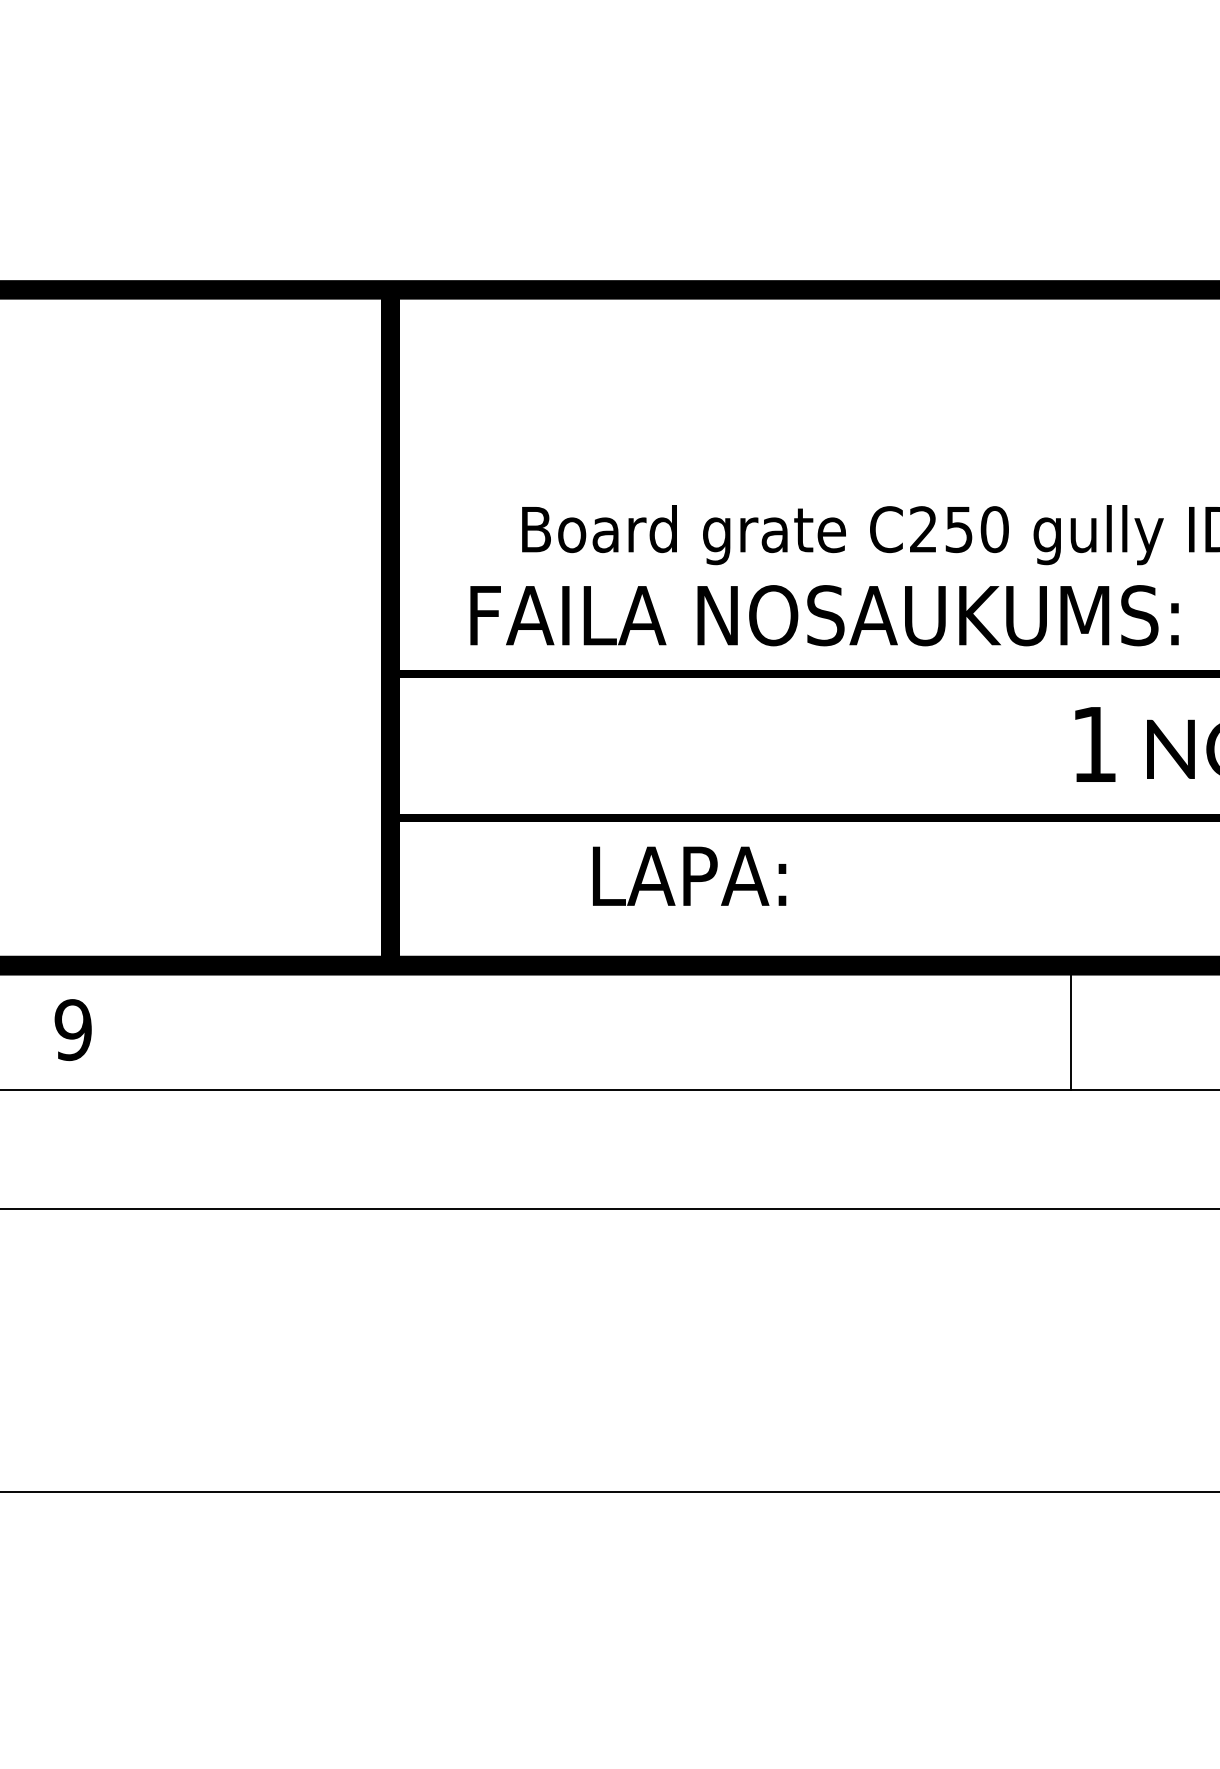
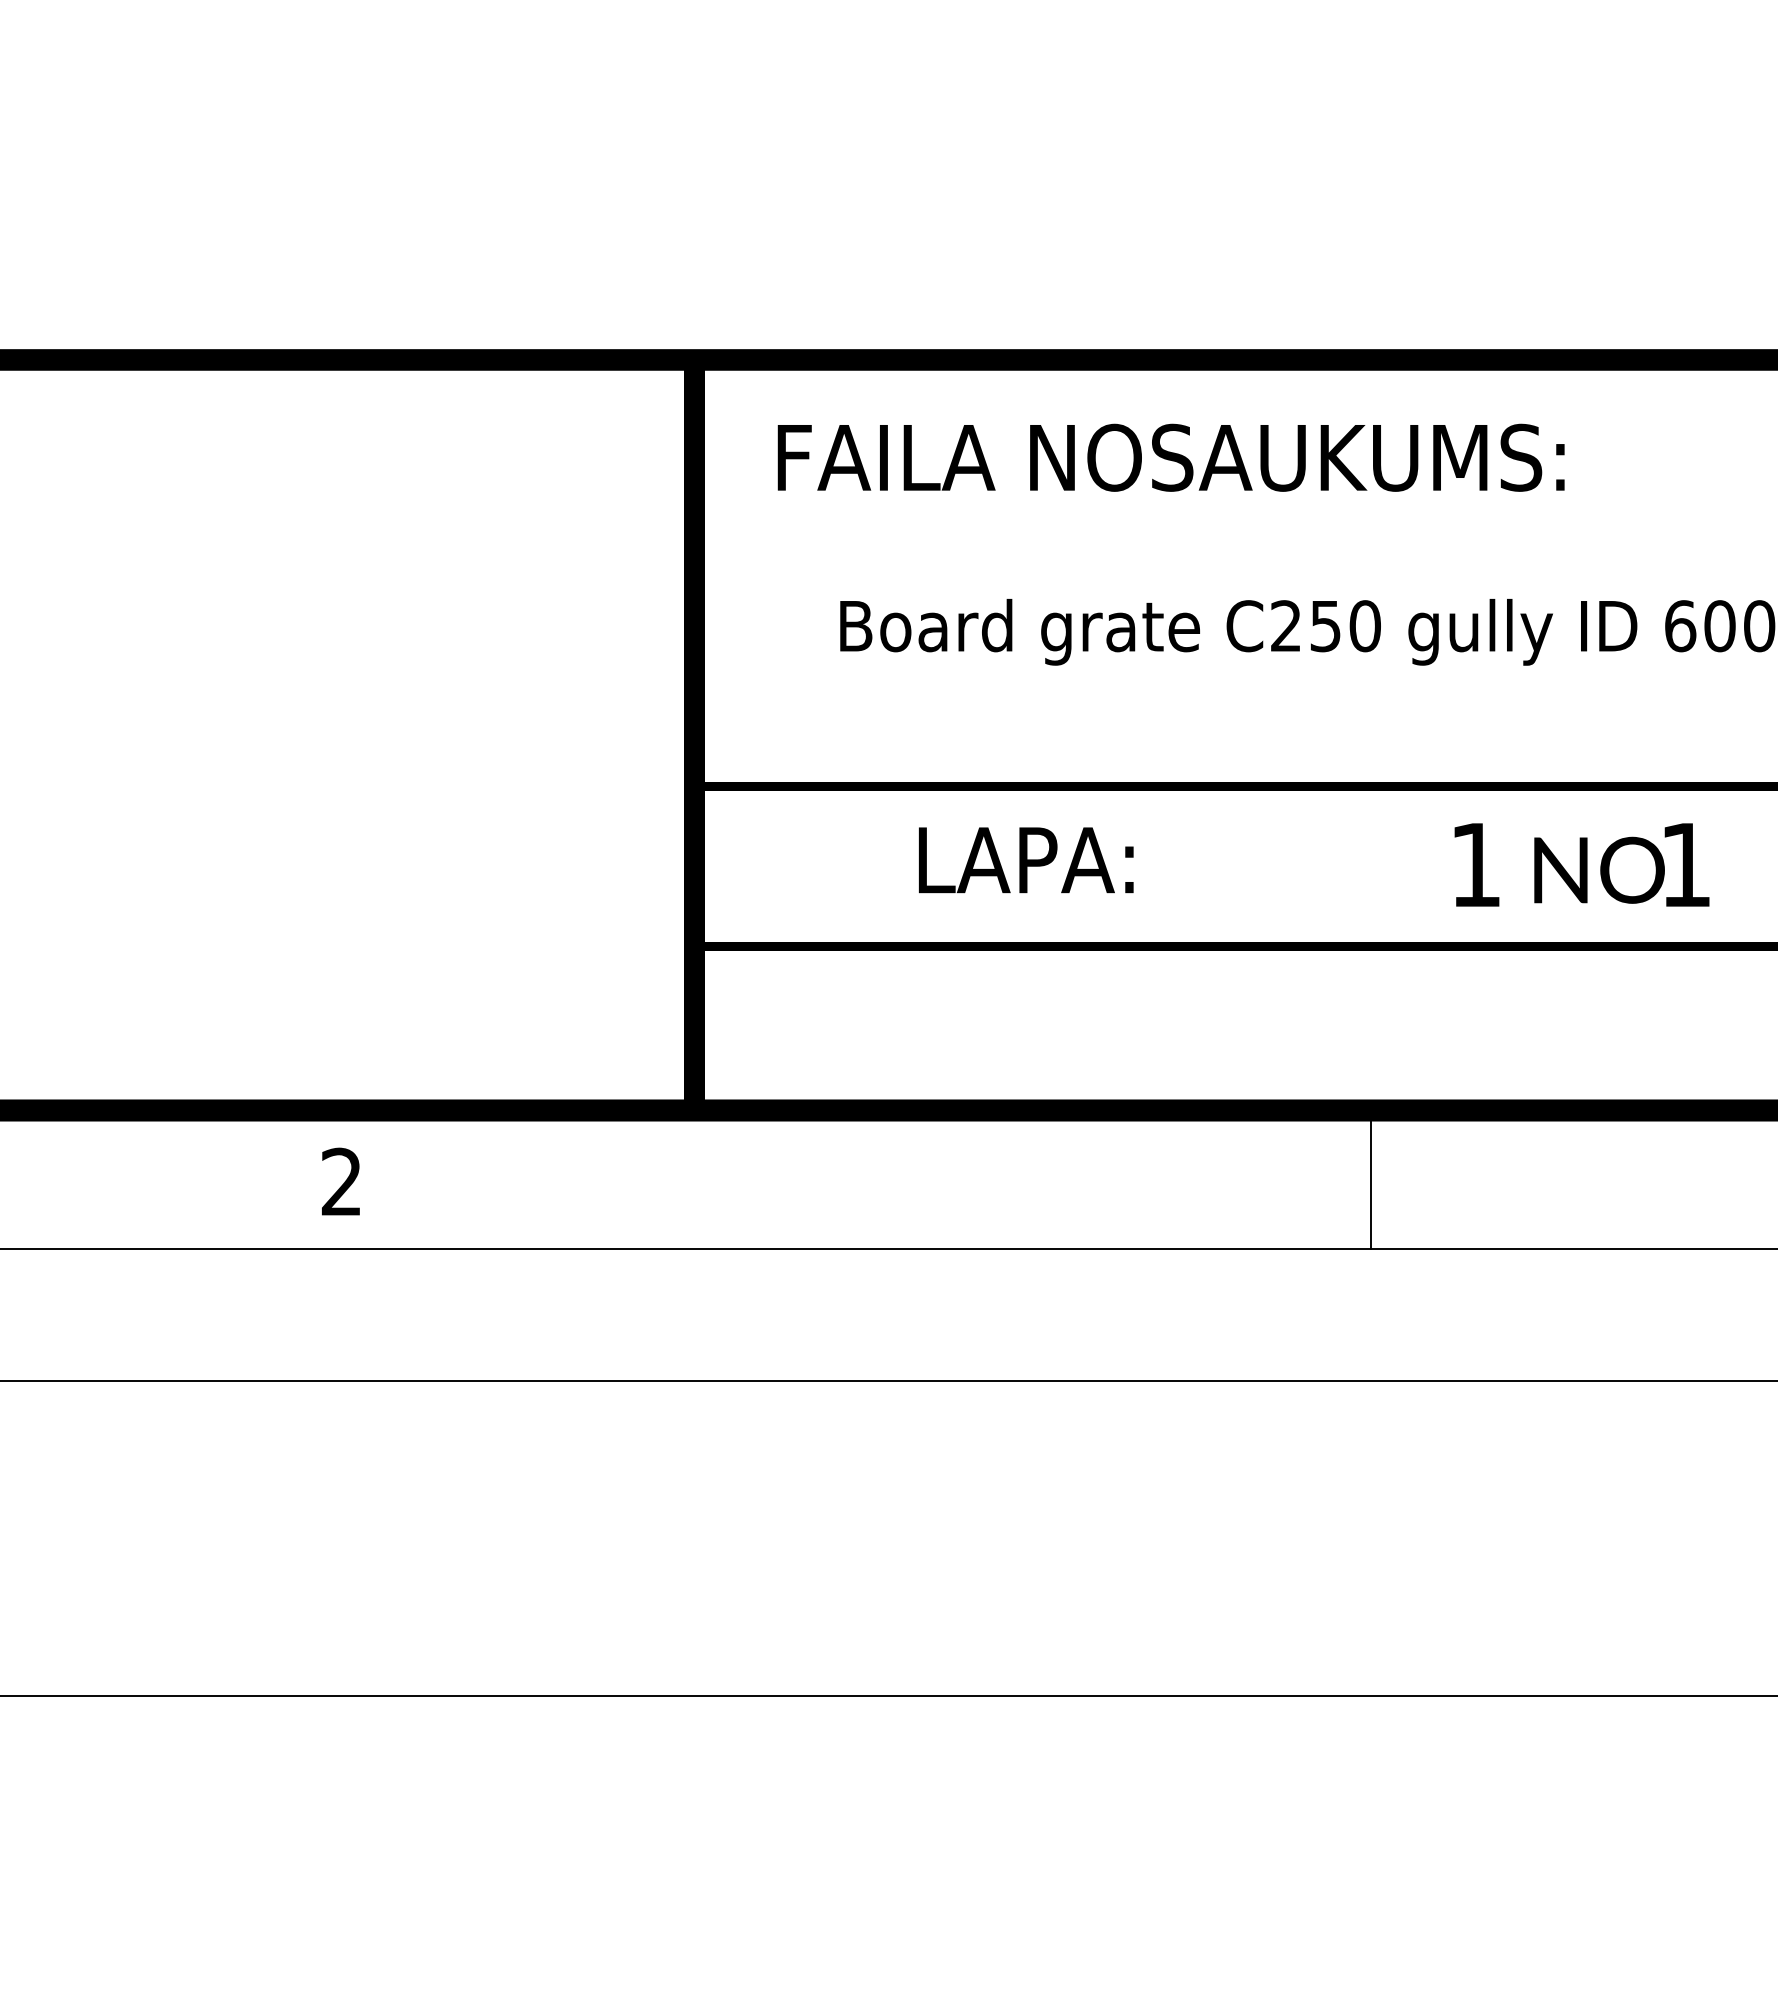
text: (823, 615) -> (1170, 457), moved
text: (689, 876) -> (1026, 860), moved
line: (1070, 1027) -> (1370, 1179), moved
text: (73, 1029) -> (341, 1181), 9 -> 2

